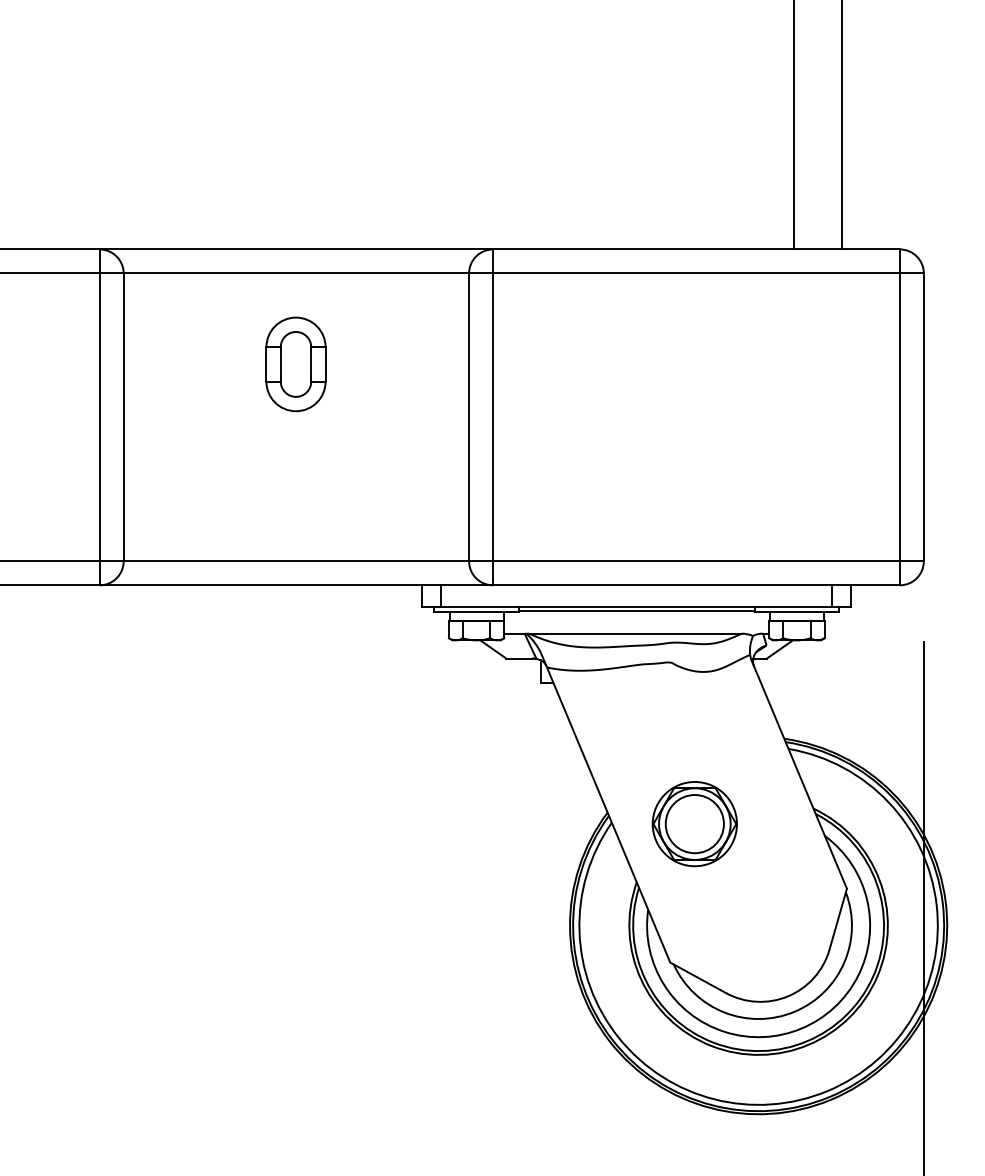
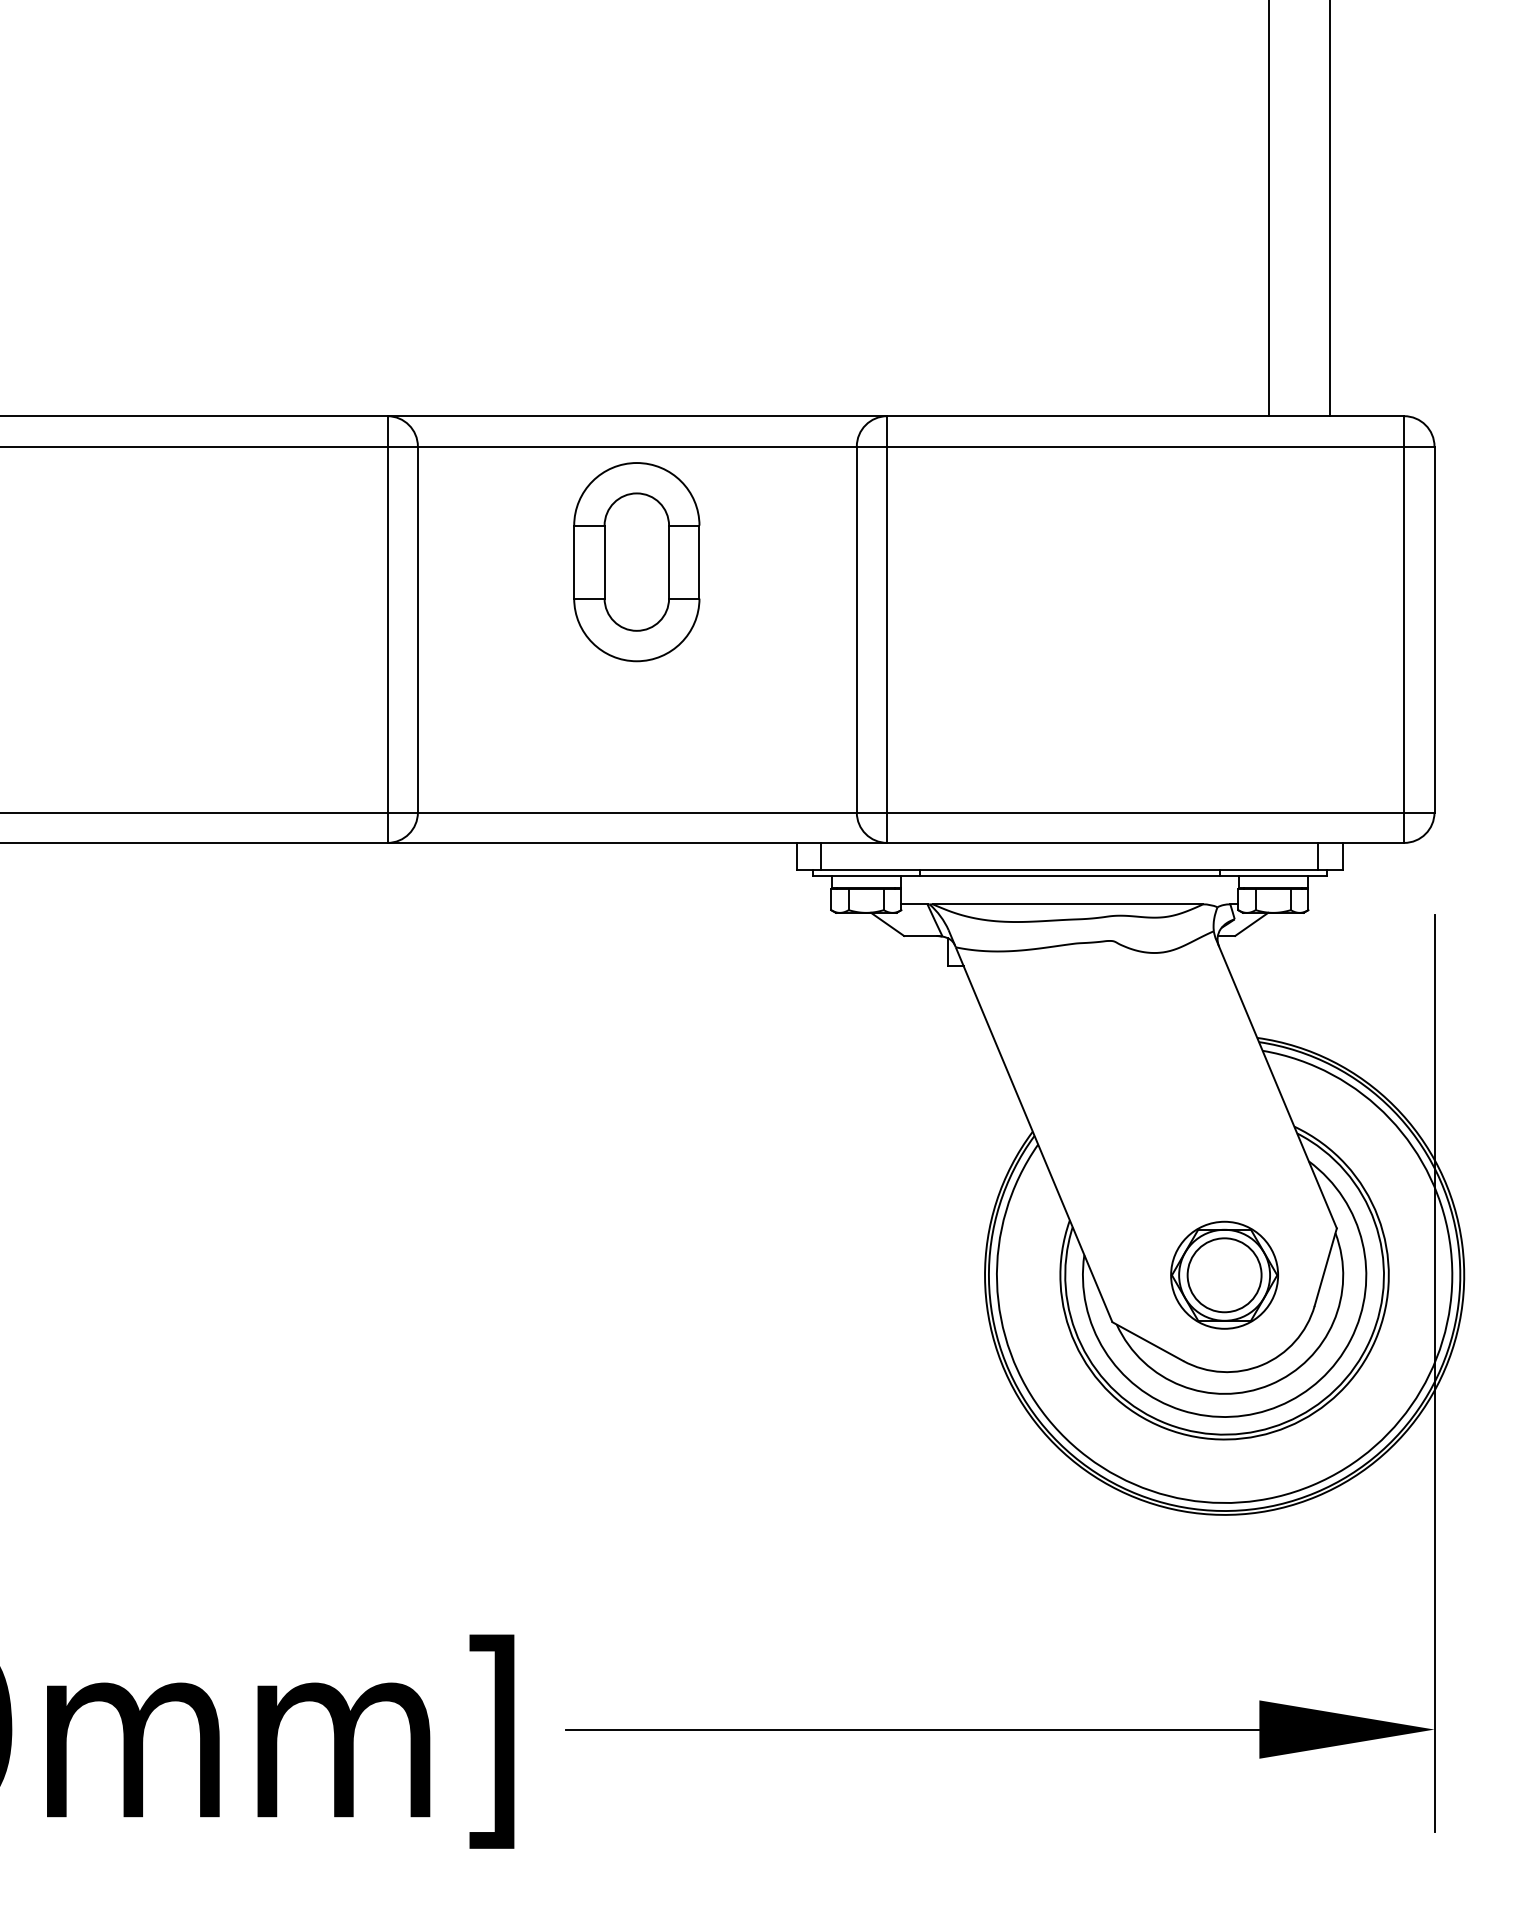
part: (295, 364) -> (636, 562), size x1.67
part: (694, 823) -> (1224, 1274), moved

